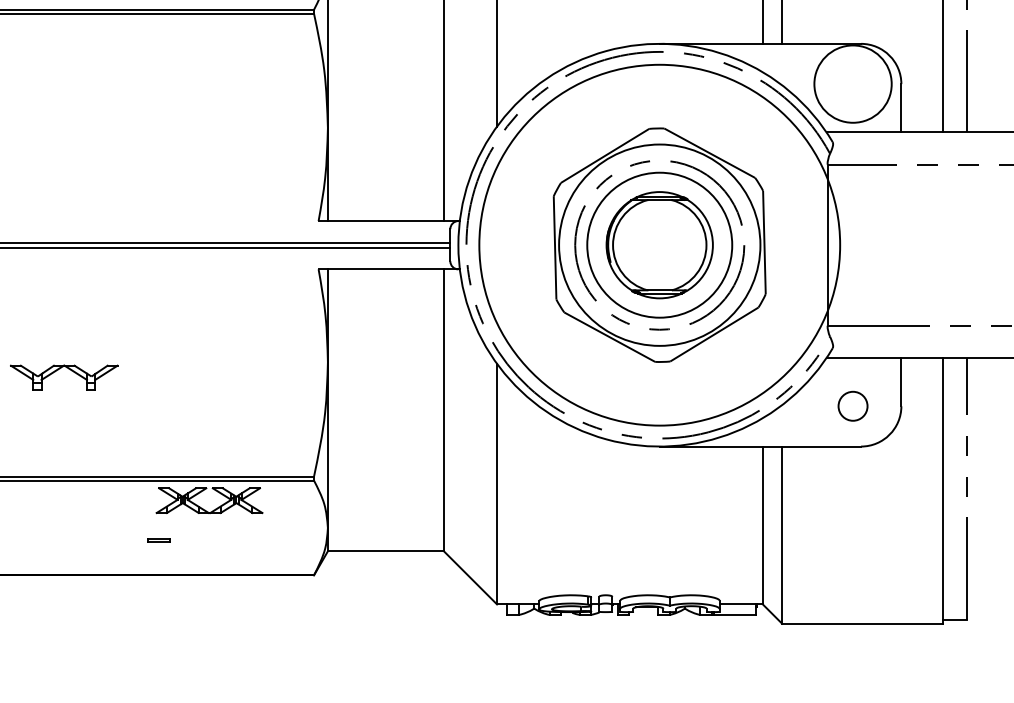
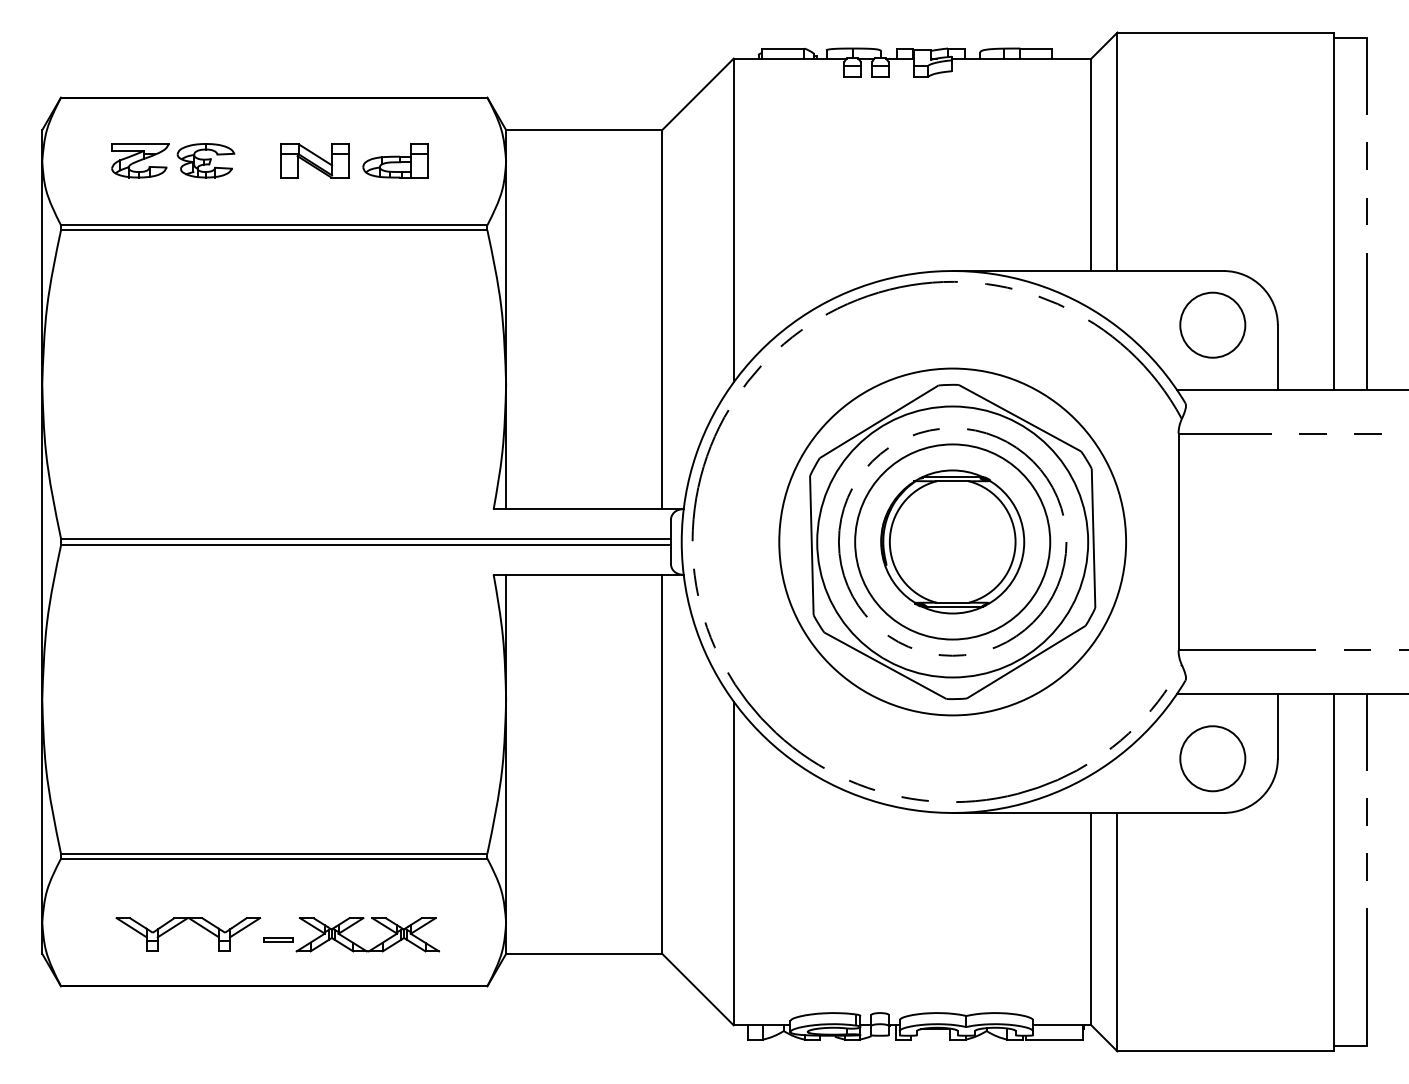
circle: (852, 83) -> (1212, 324), size x0.62
circle: (659, 244) -> (952, 541), size x0.71
part: (70, 370) -> (196, 924), moved
circle: (852, 406) -> (1212, 758), size x1.67
part: (203, 508) -> (359, 945), moved

